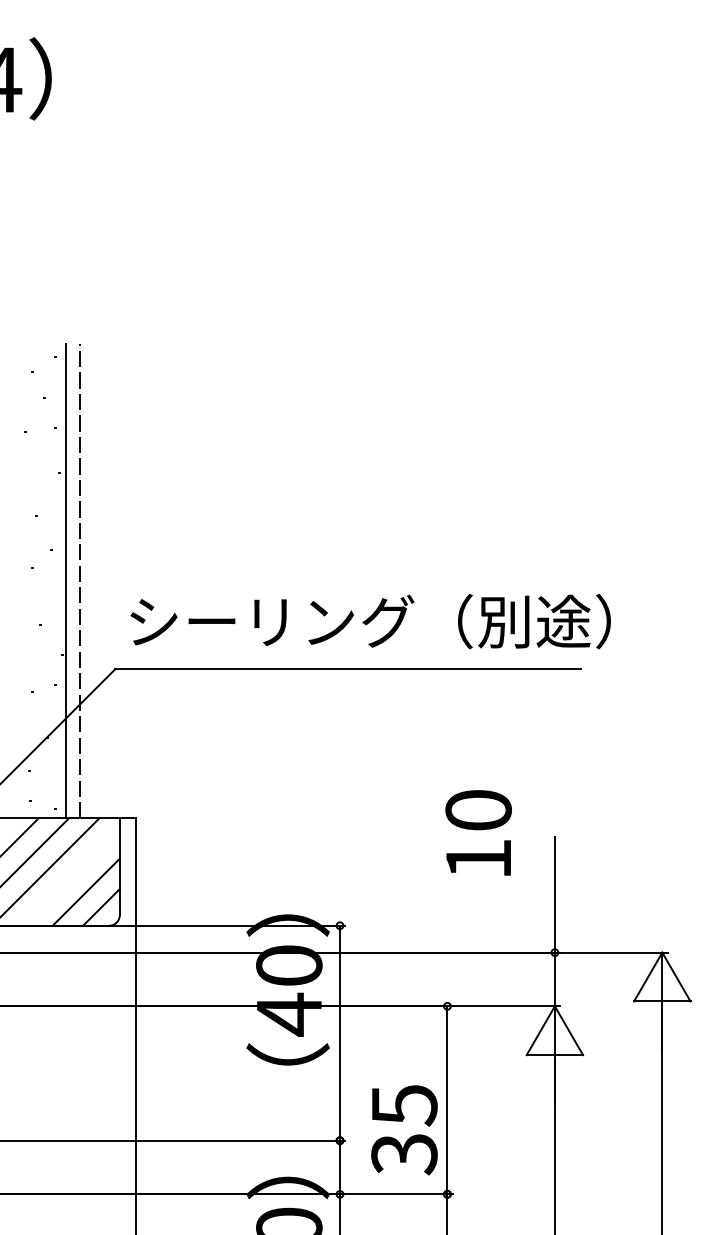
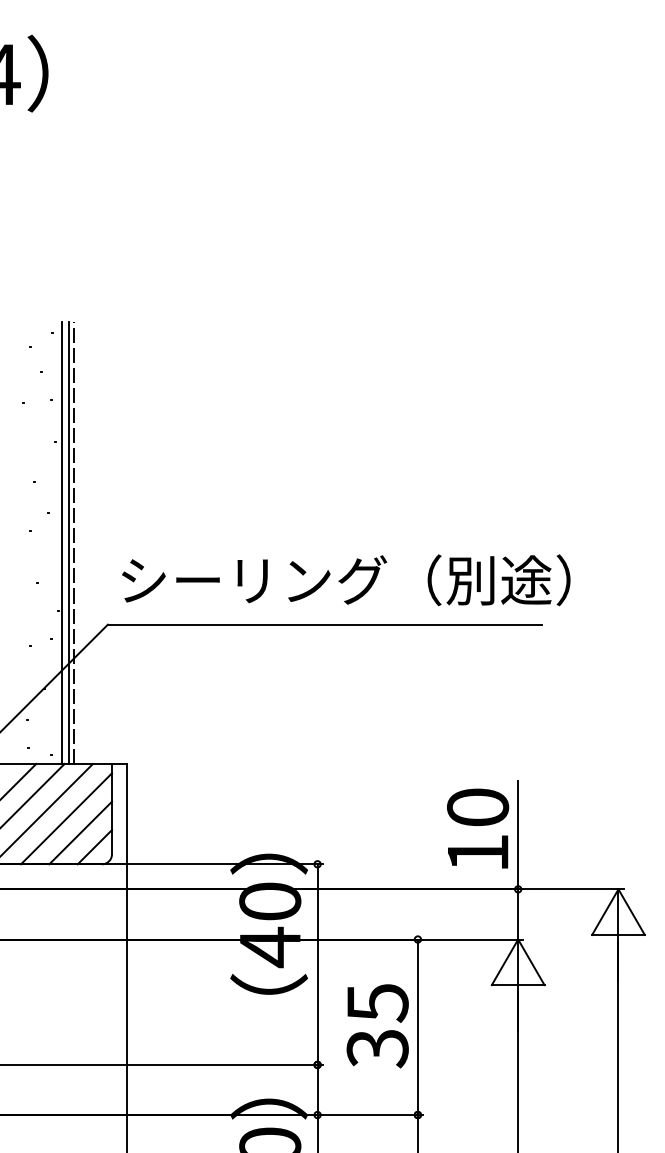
line: (74, 581) -> (69, 542), added
text: (479, 832) -> (478, 828), moved
line: (71, 876) -> (66, 818), added
text: (404, 1130) -> (377, 1026), moved

